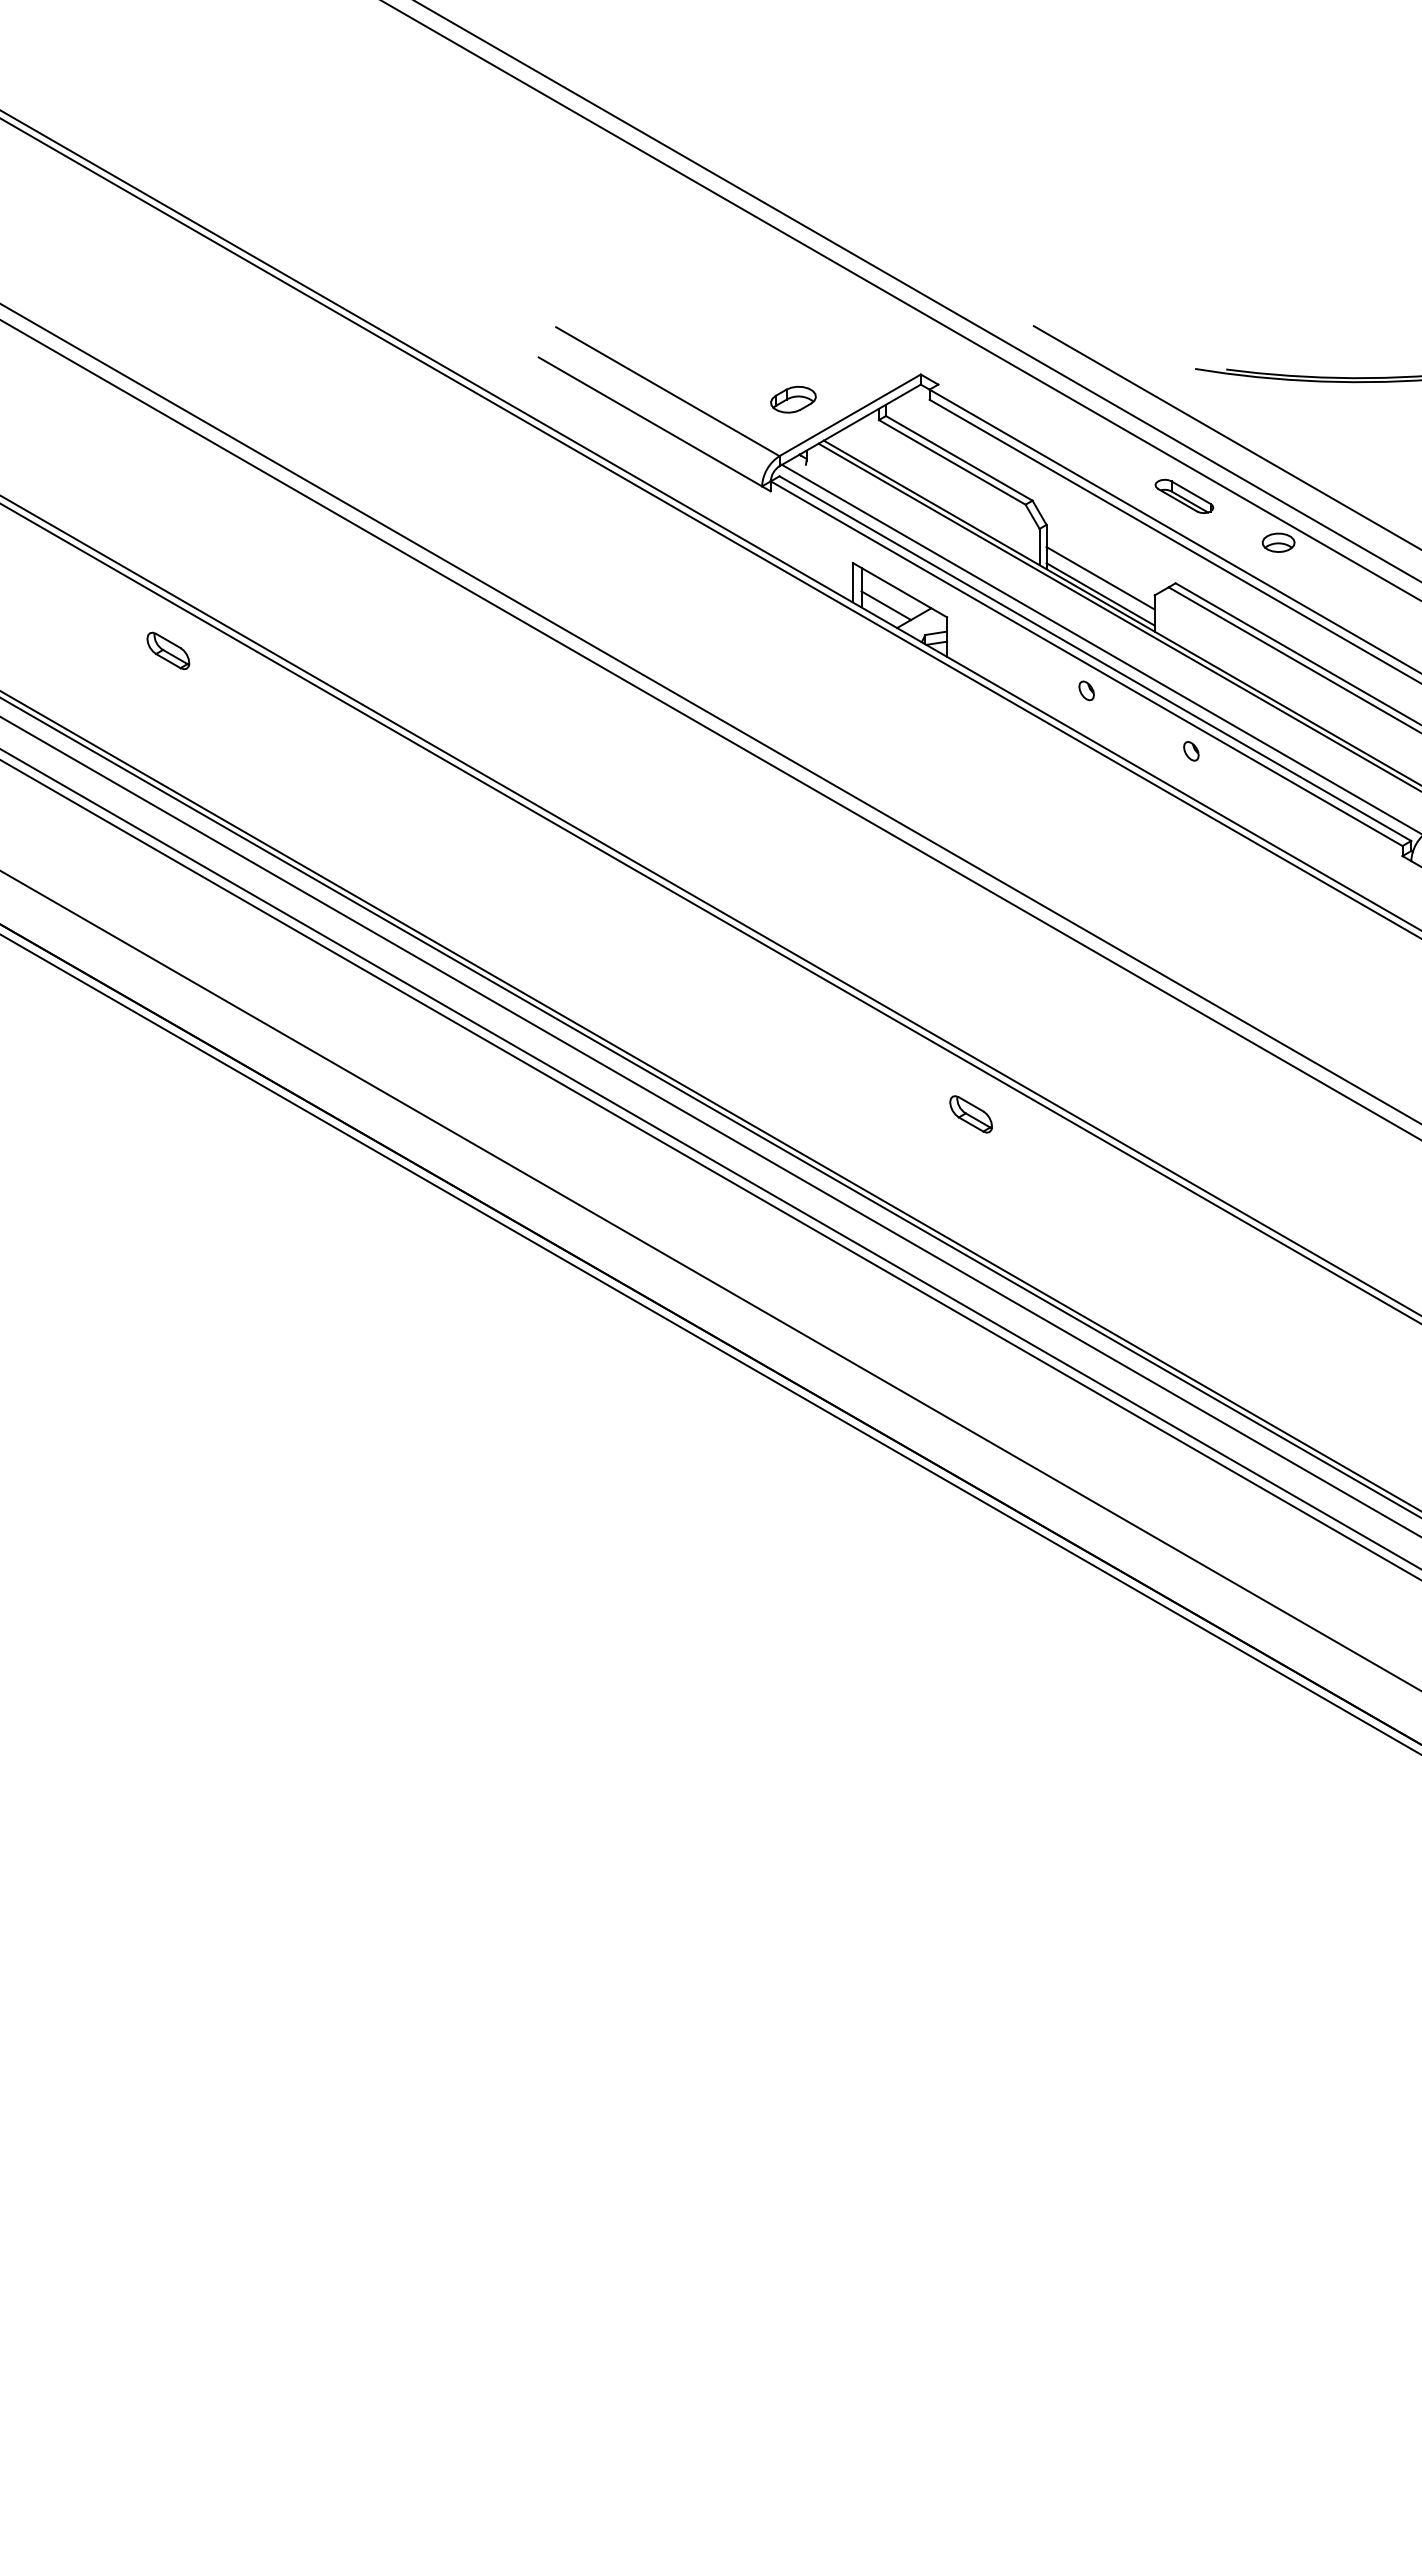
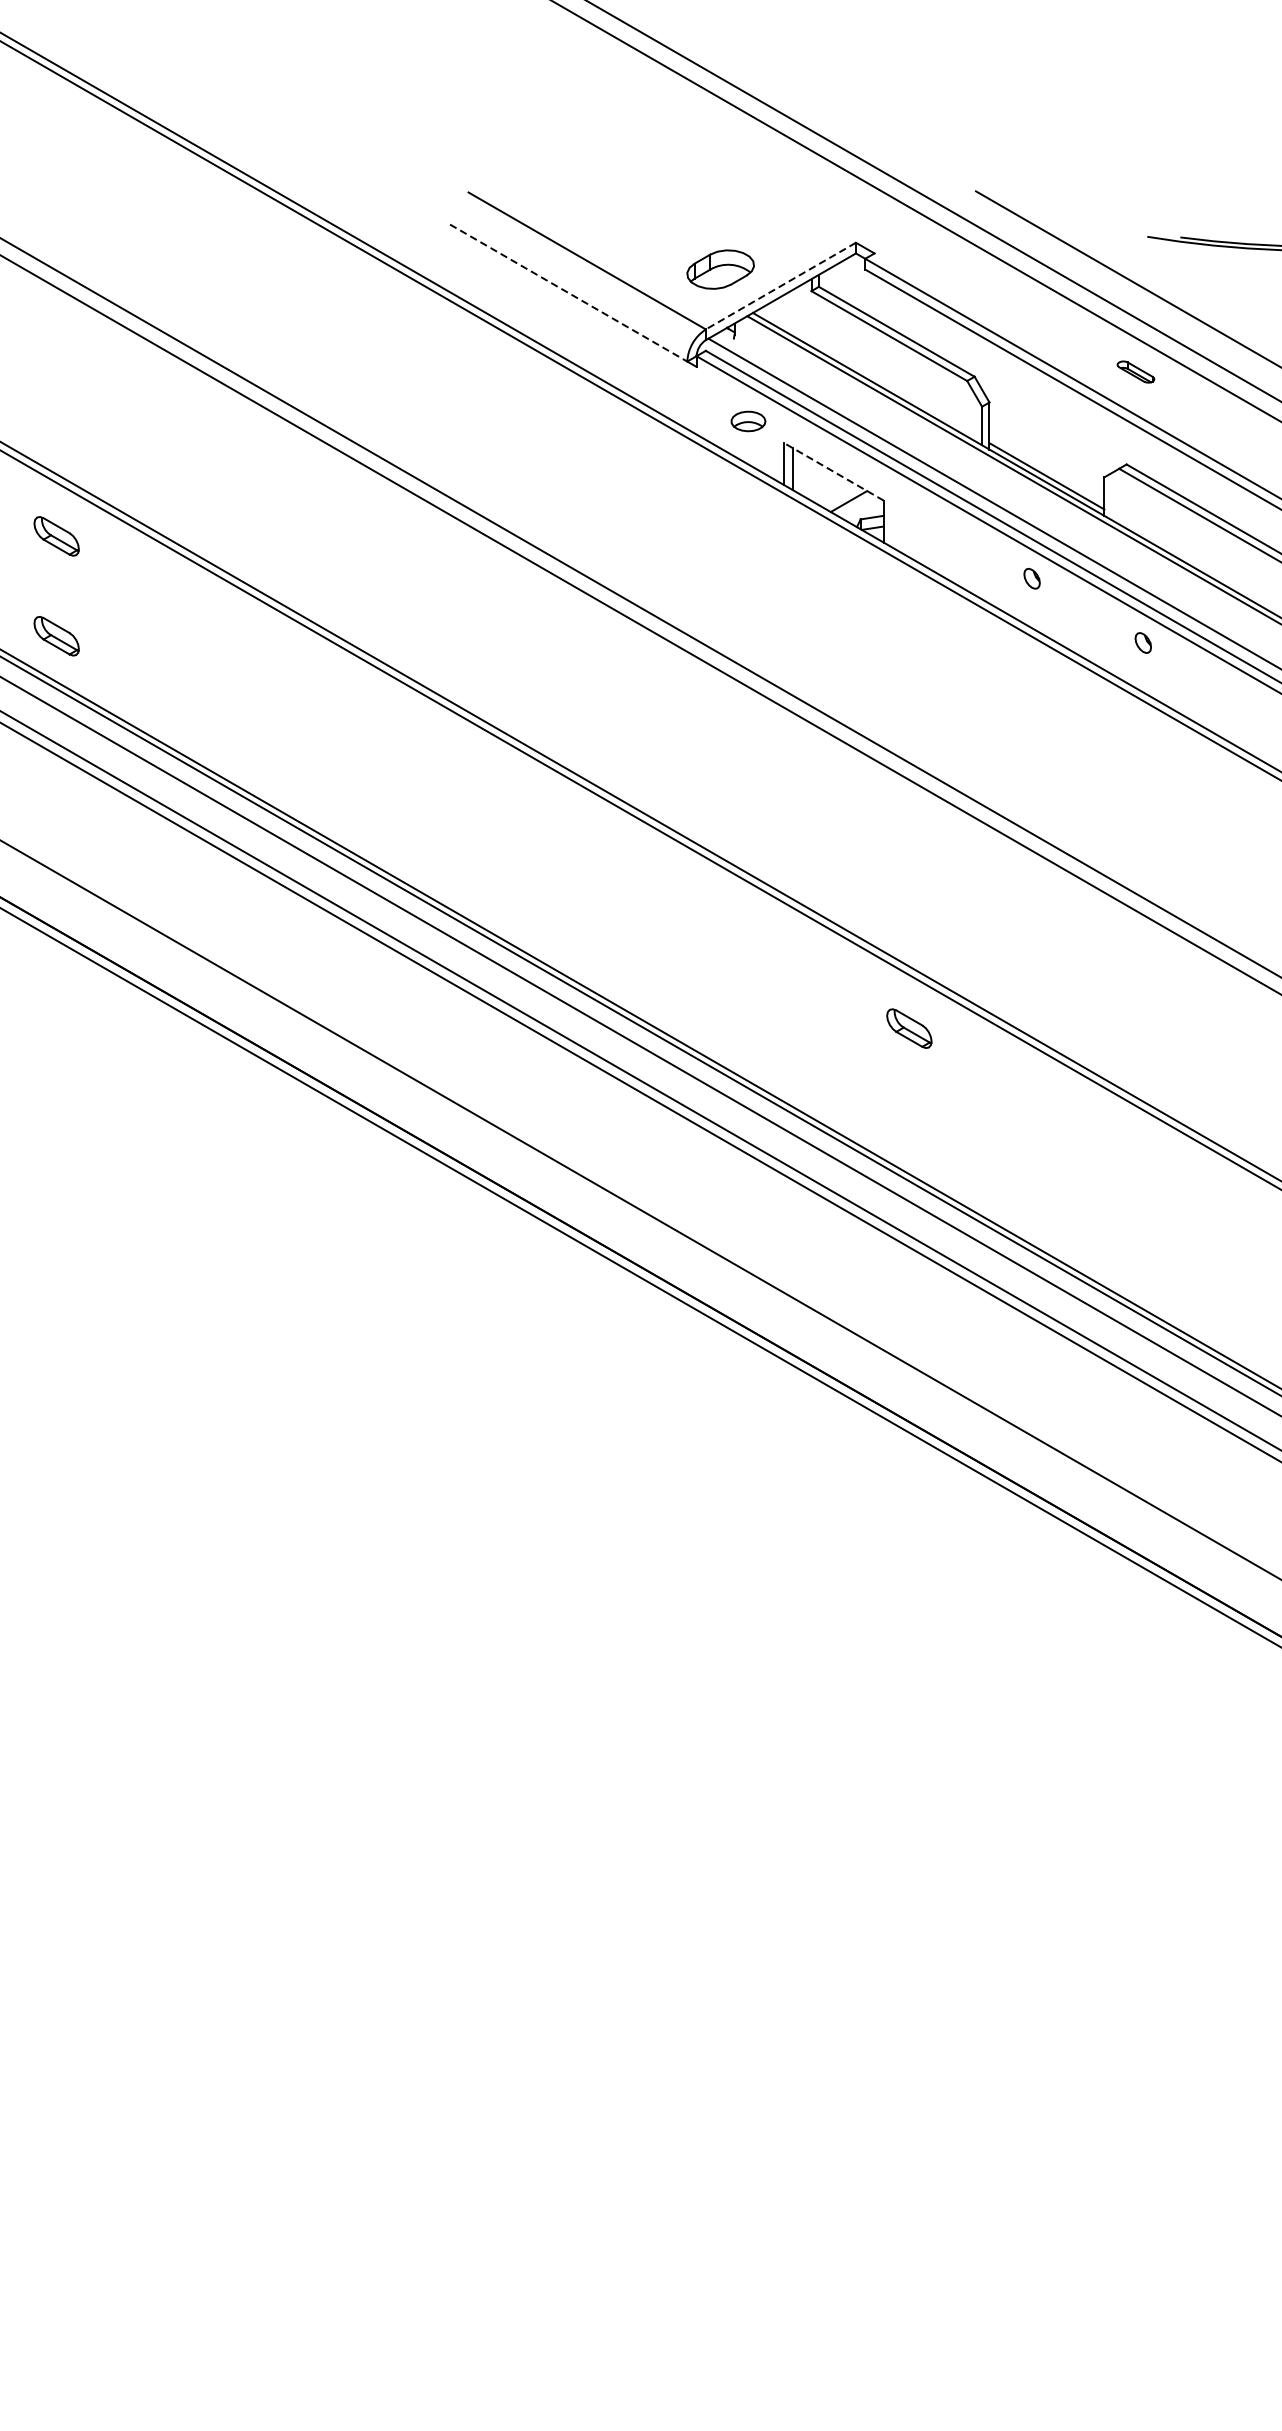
part: (793, 399) -> (720, 269), size x1.4
line: (850, 415) -> (781, 286), solid -> dashed
line: (650, 421) -> (568, 292), solid -> dashed
part: (1184, 495) -> (1136, 371), size x0.6
part: (1278, 542) -> (748, 421), moved
line: (1100, 578) -> (1046, 459), removed
line: (899, 589) -> (833, 471), solid -> dashed
line: (886, 605) -> (819, 488), removed
part: (168, 744) -> (56, 635), added

